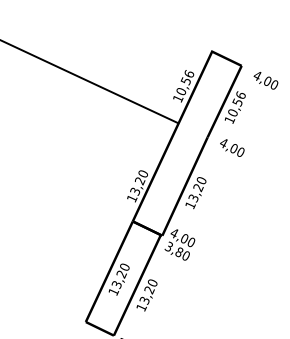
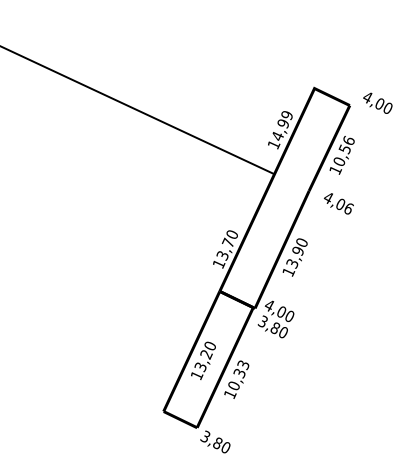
text: (265, 80) -> (377, 102), moved
text: (185, 82) -> (282, 125), 10,56 -> 14,99
text: (241, 152) -> (349, 208), 4,00 -> 4,06
text: (139, 180) -> (227, 242), 13,20 -> 13,70
text: (198, 188) -> (298, 251), 13,20 -> 13,90
text: (147, 291) -> (237, 375), 13,20 -> 10,33

